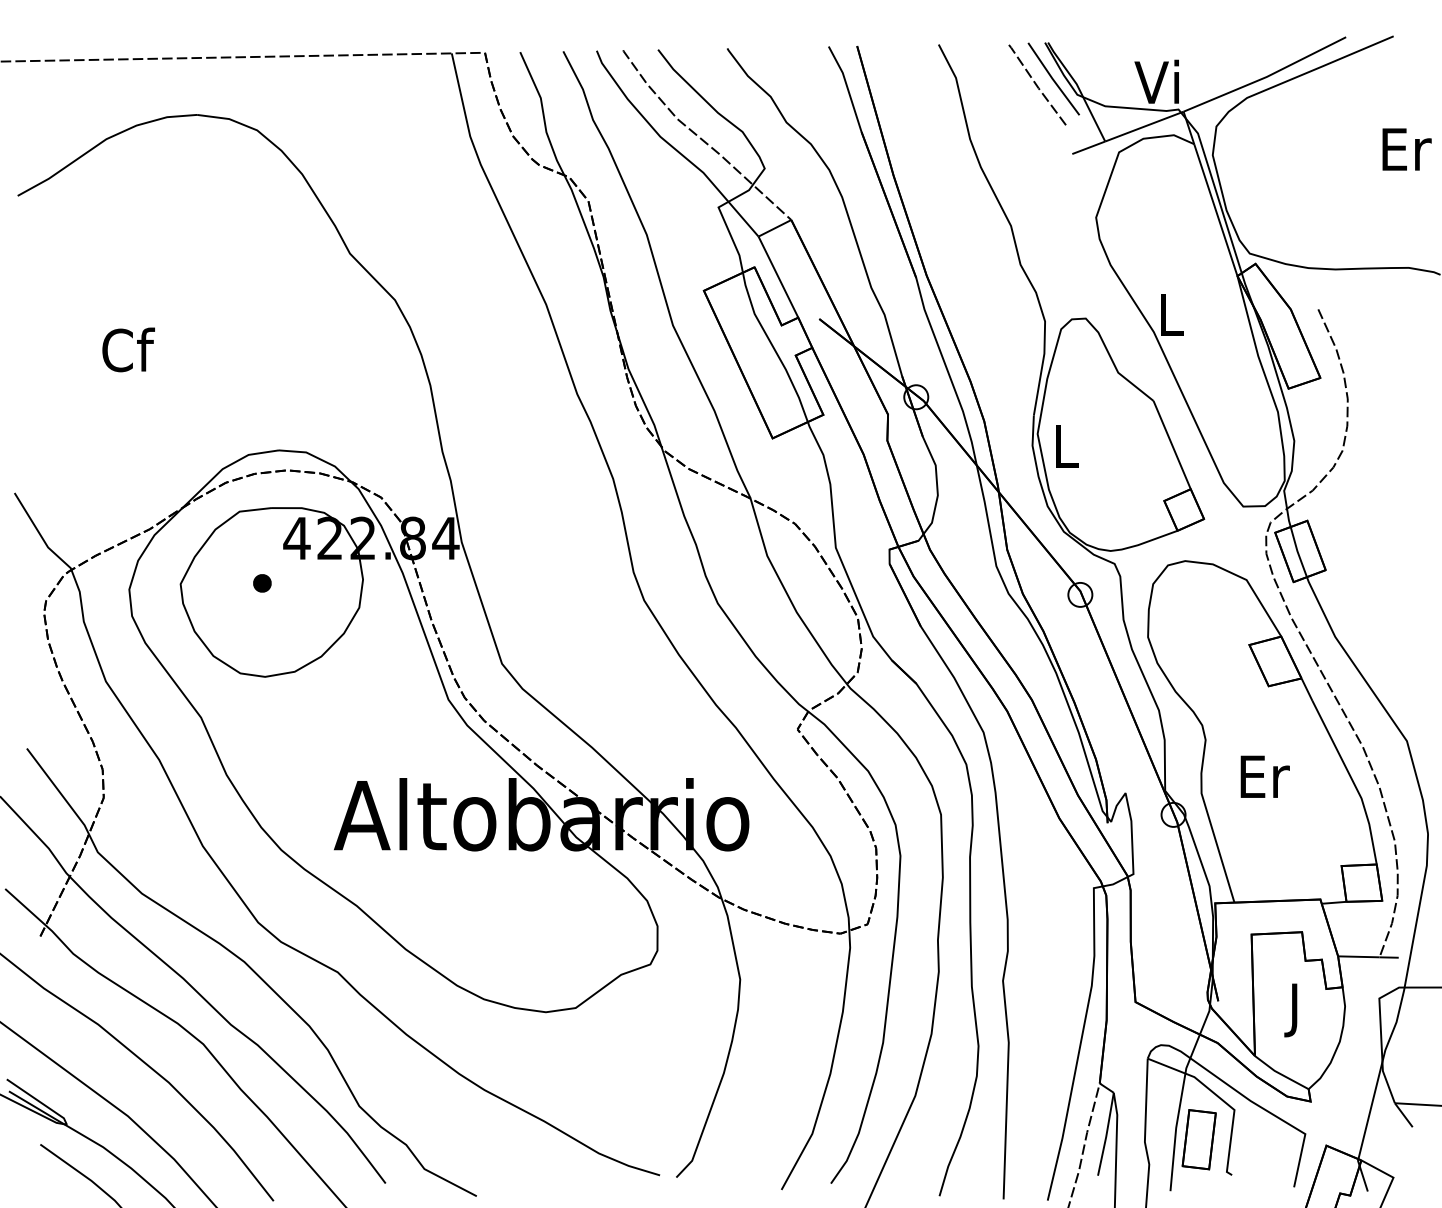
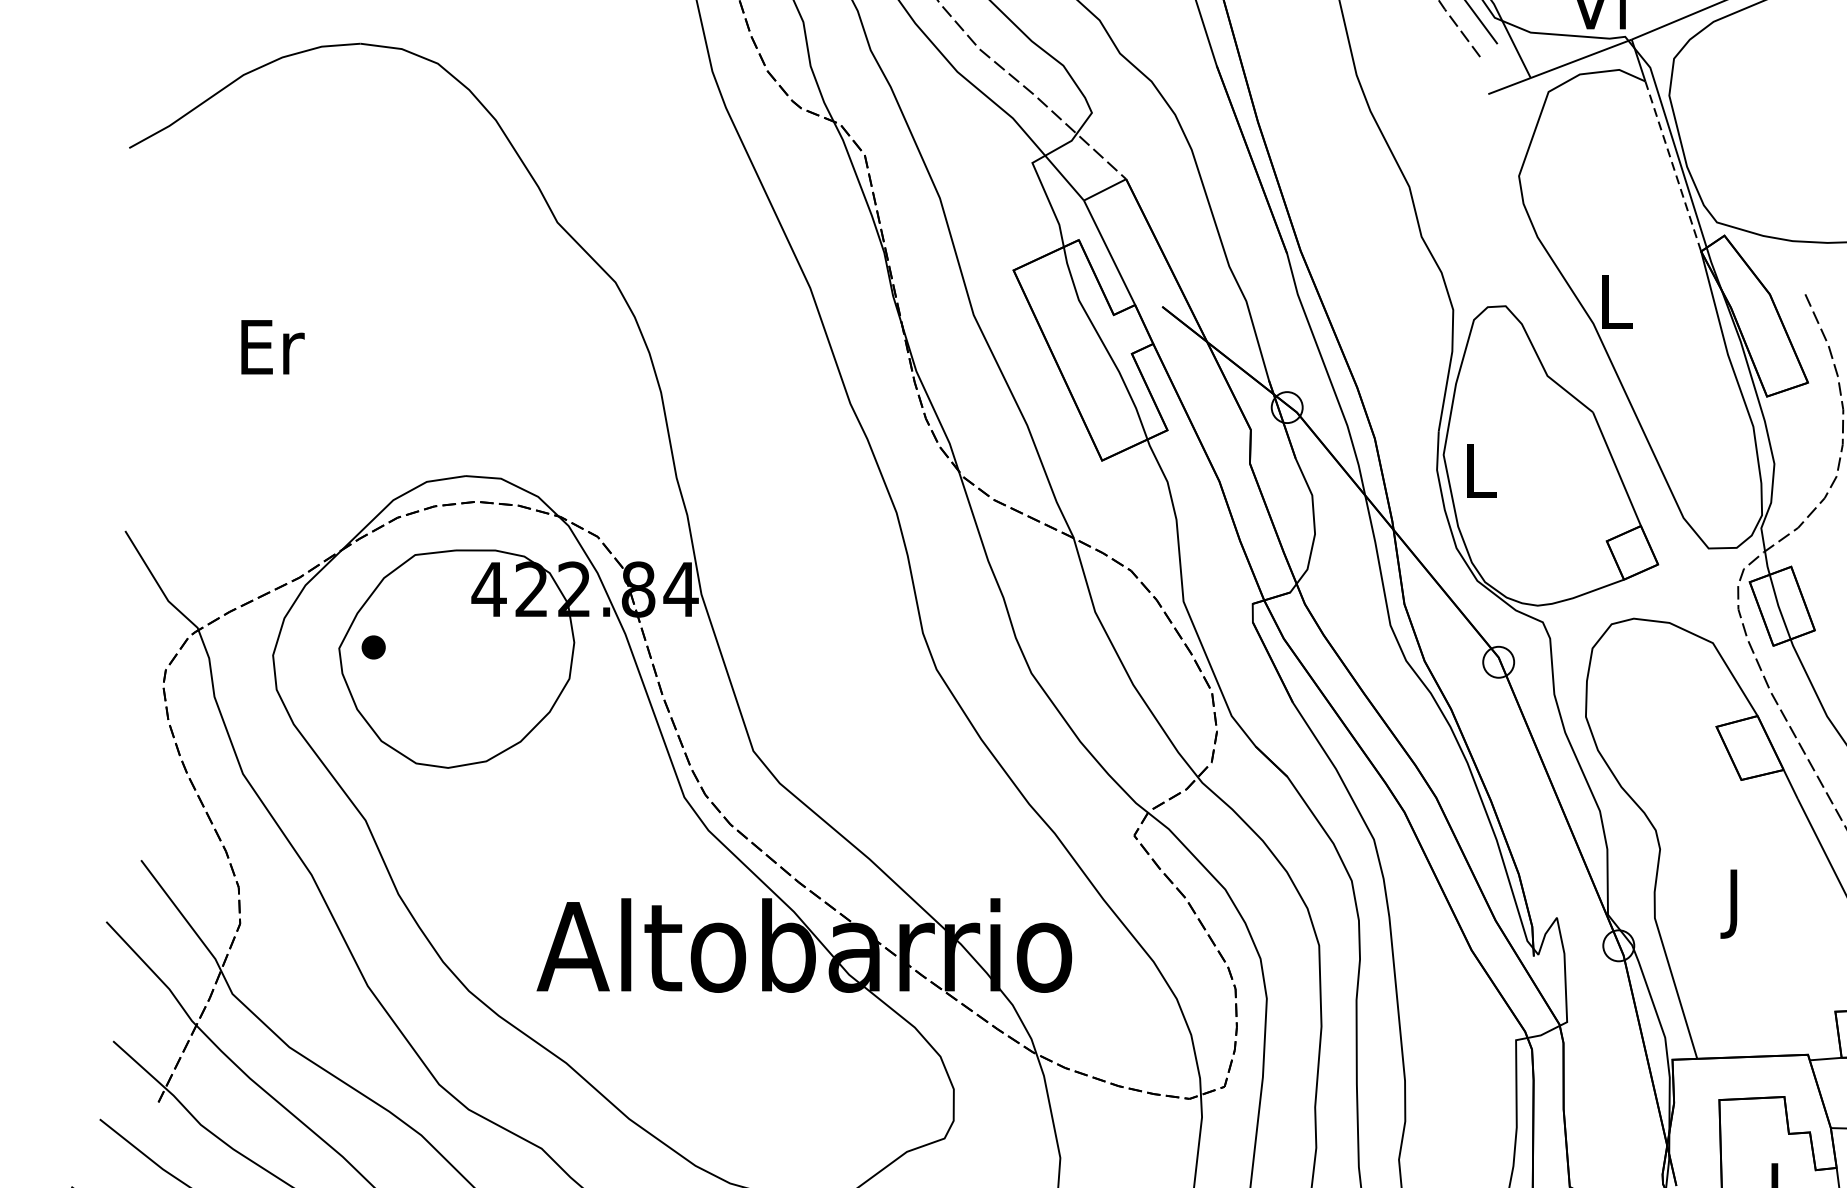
line: (1215, 209) -> (1672, 165), solid -> dashed
text: (128, 349) -> (272, 346), Cf -> Er
part: (262, 583) -> (373, 647), moved
text: (1264, 782) -> (1735, 904), Er -> J

